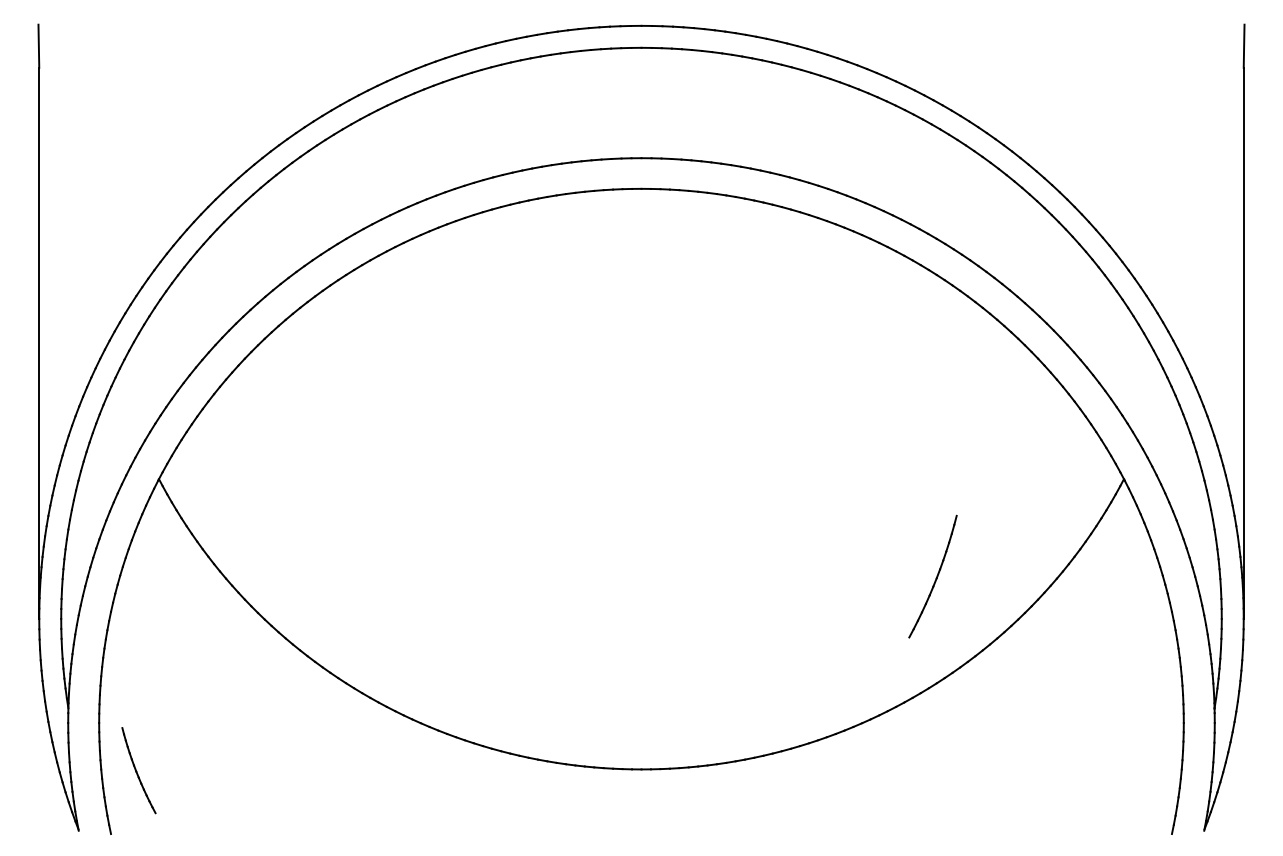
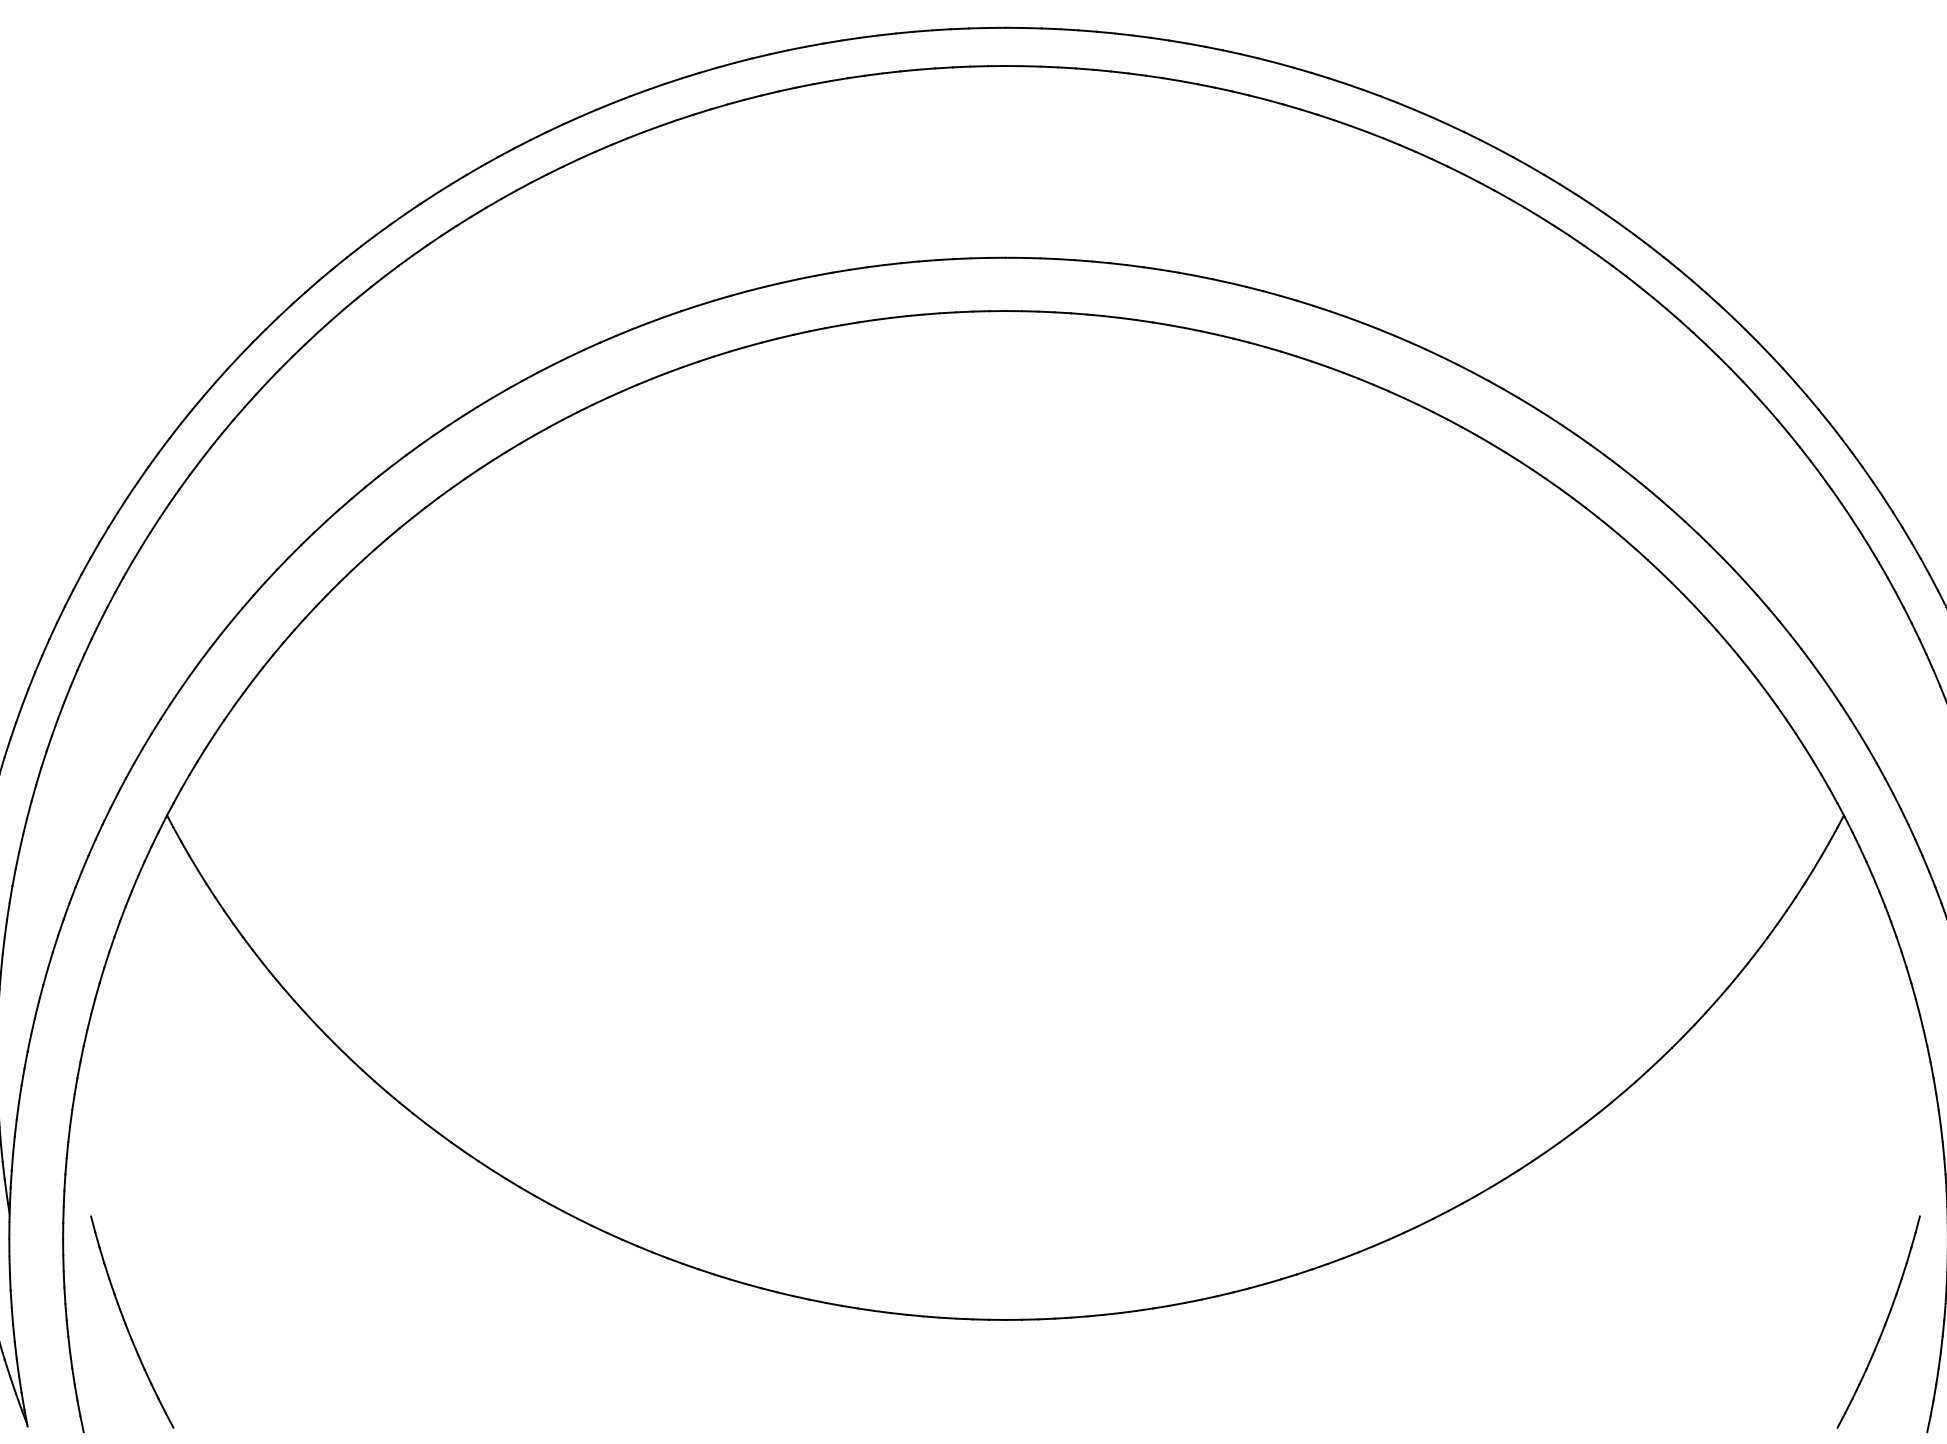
part: (932, 576) -> (1877, 1321), moved
part: (138, 770) -> (131, 1321), size x1.43

